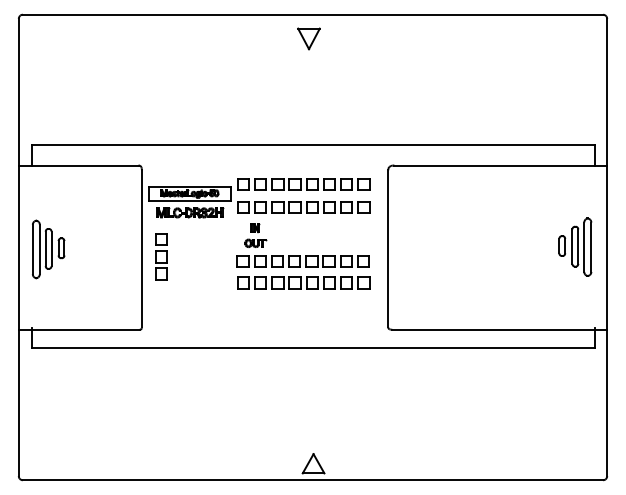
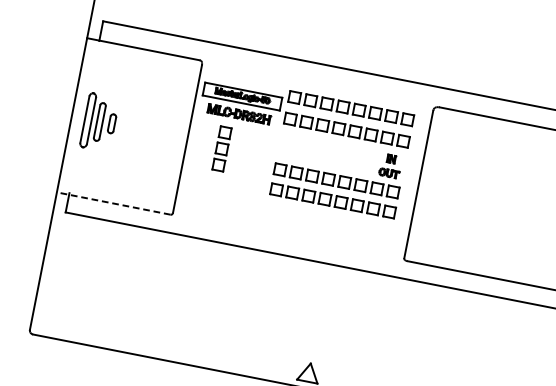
part: (255, 235) -> (390, 165), moved
part: (161, 256) -> (222, 148), moved
line: (78, 329) -> (113, 203), solid -> dashed

